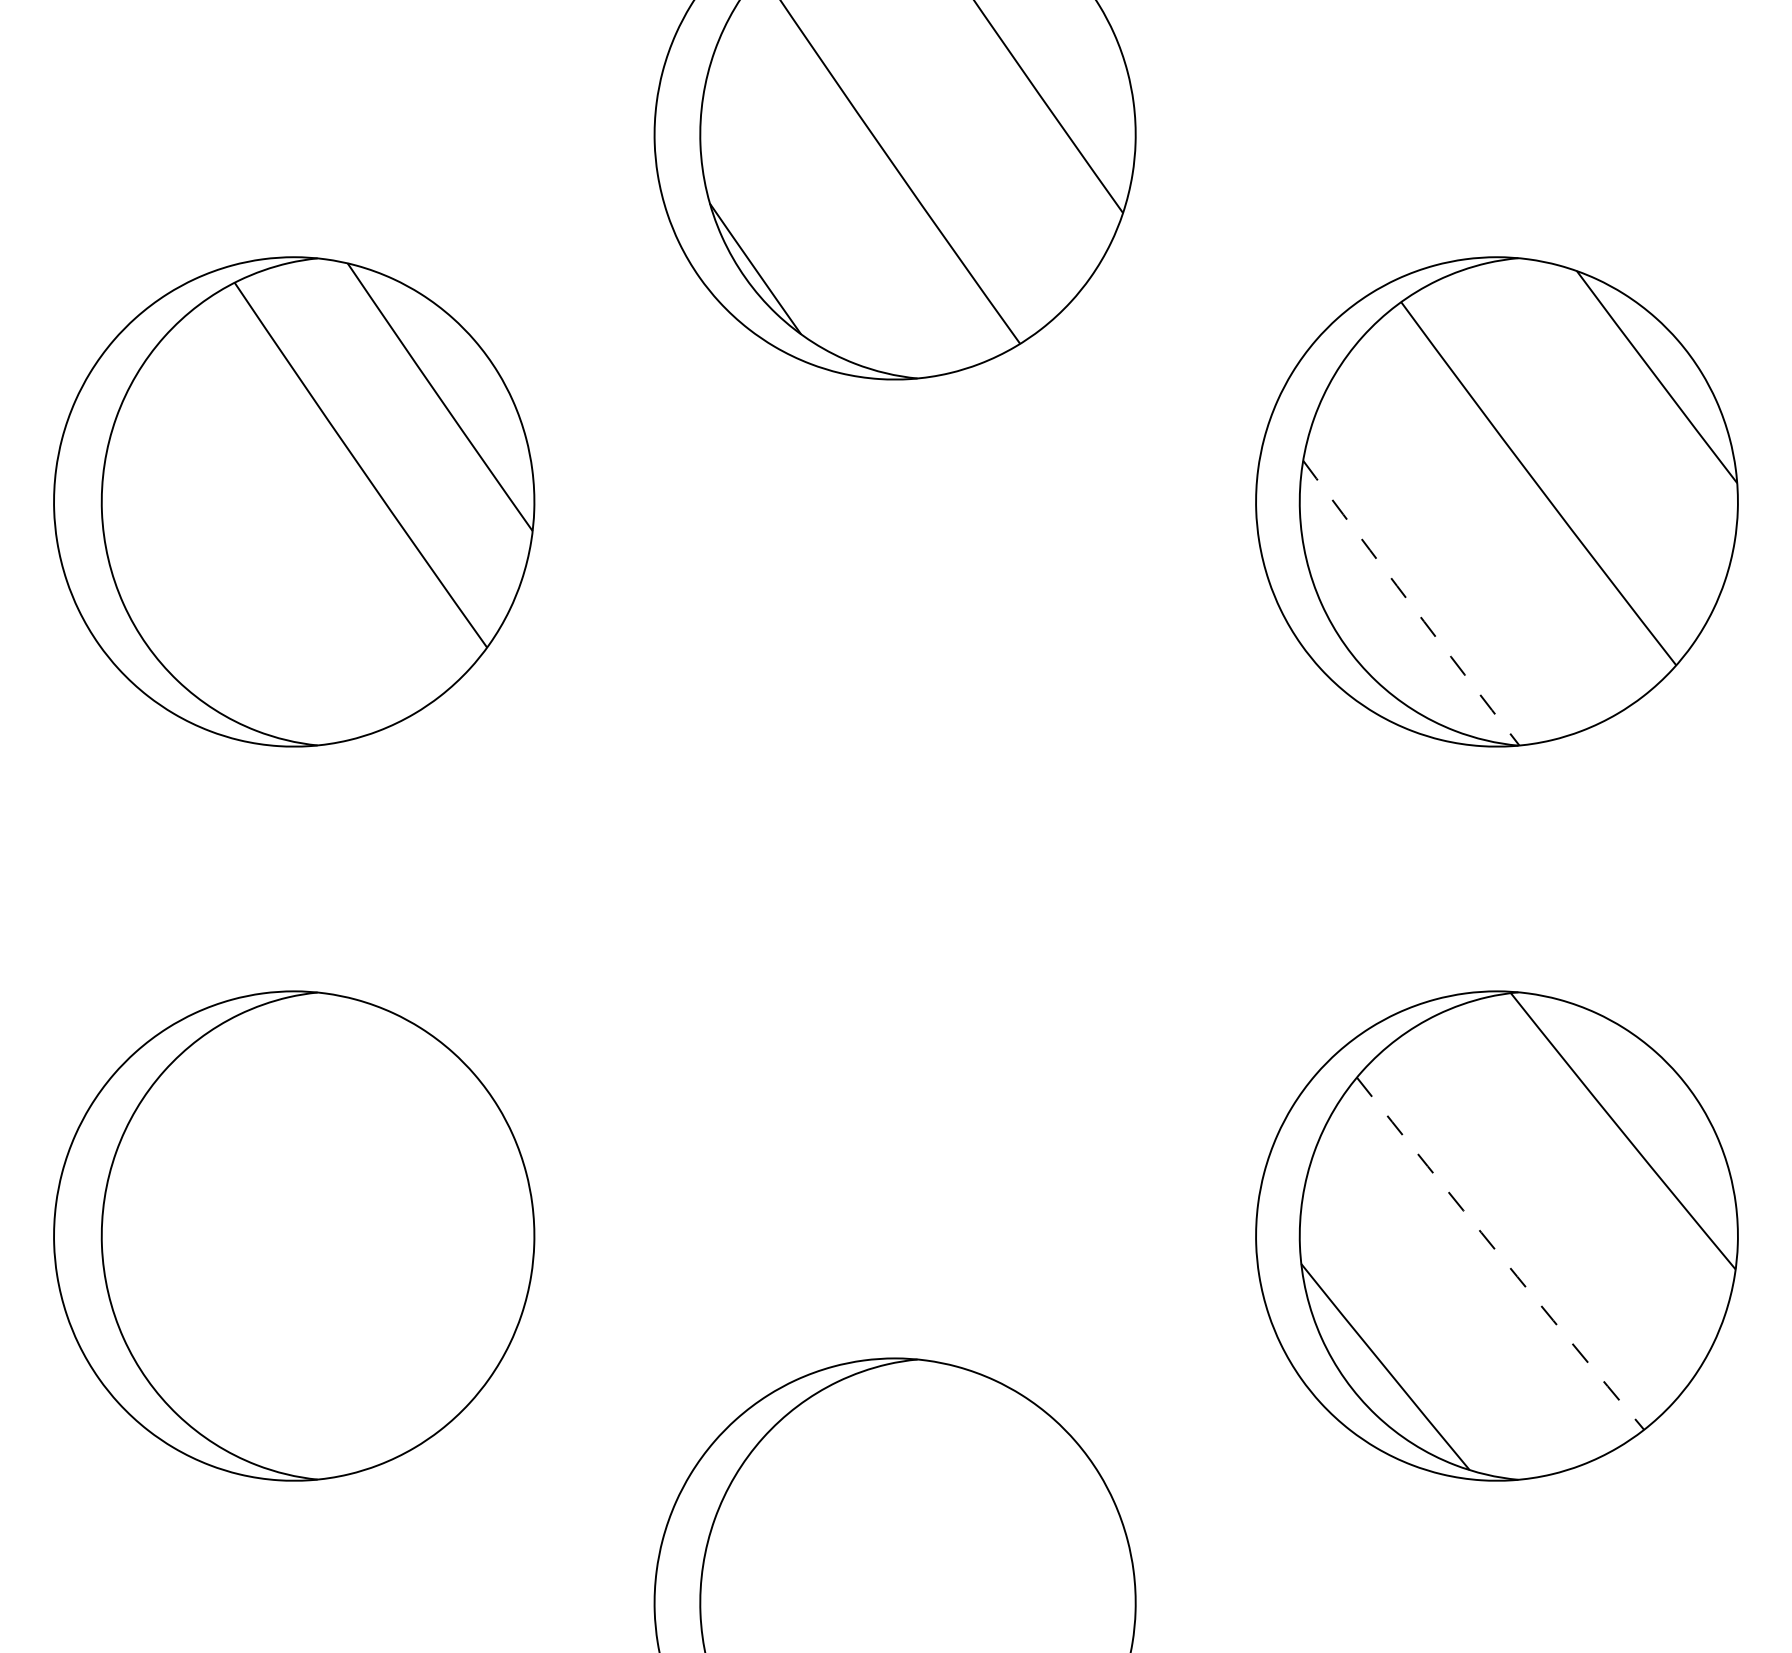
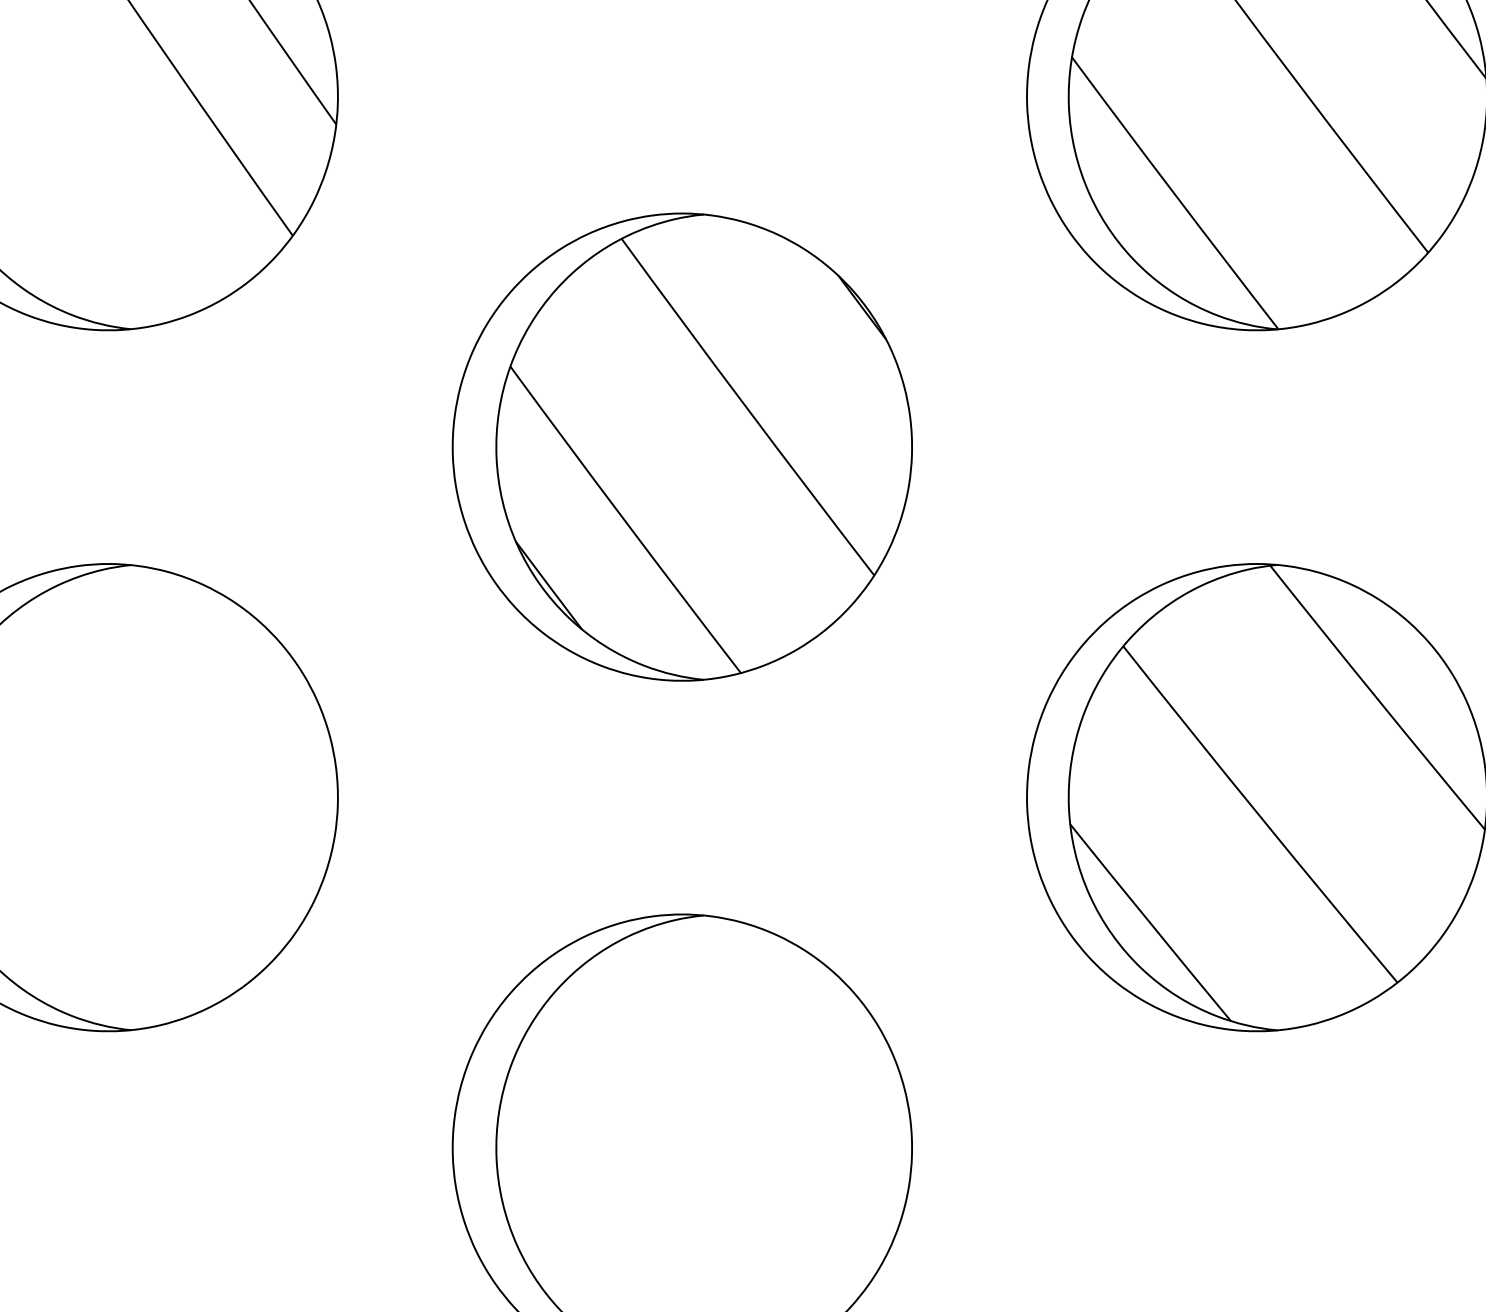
arc: (1410, 603) -> (1174, 193), dashed -> solid
part: (894, 868) -> (681, 446), added
arc: (1499, 1254) -> (1259, 815), dashed -> solid

